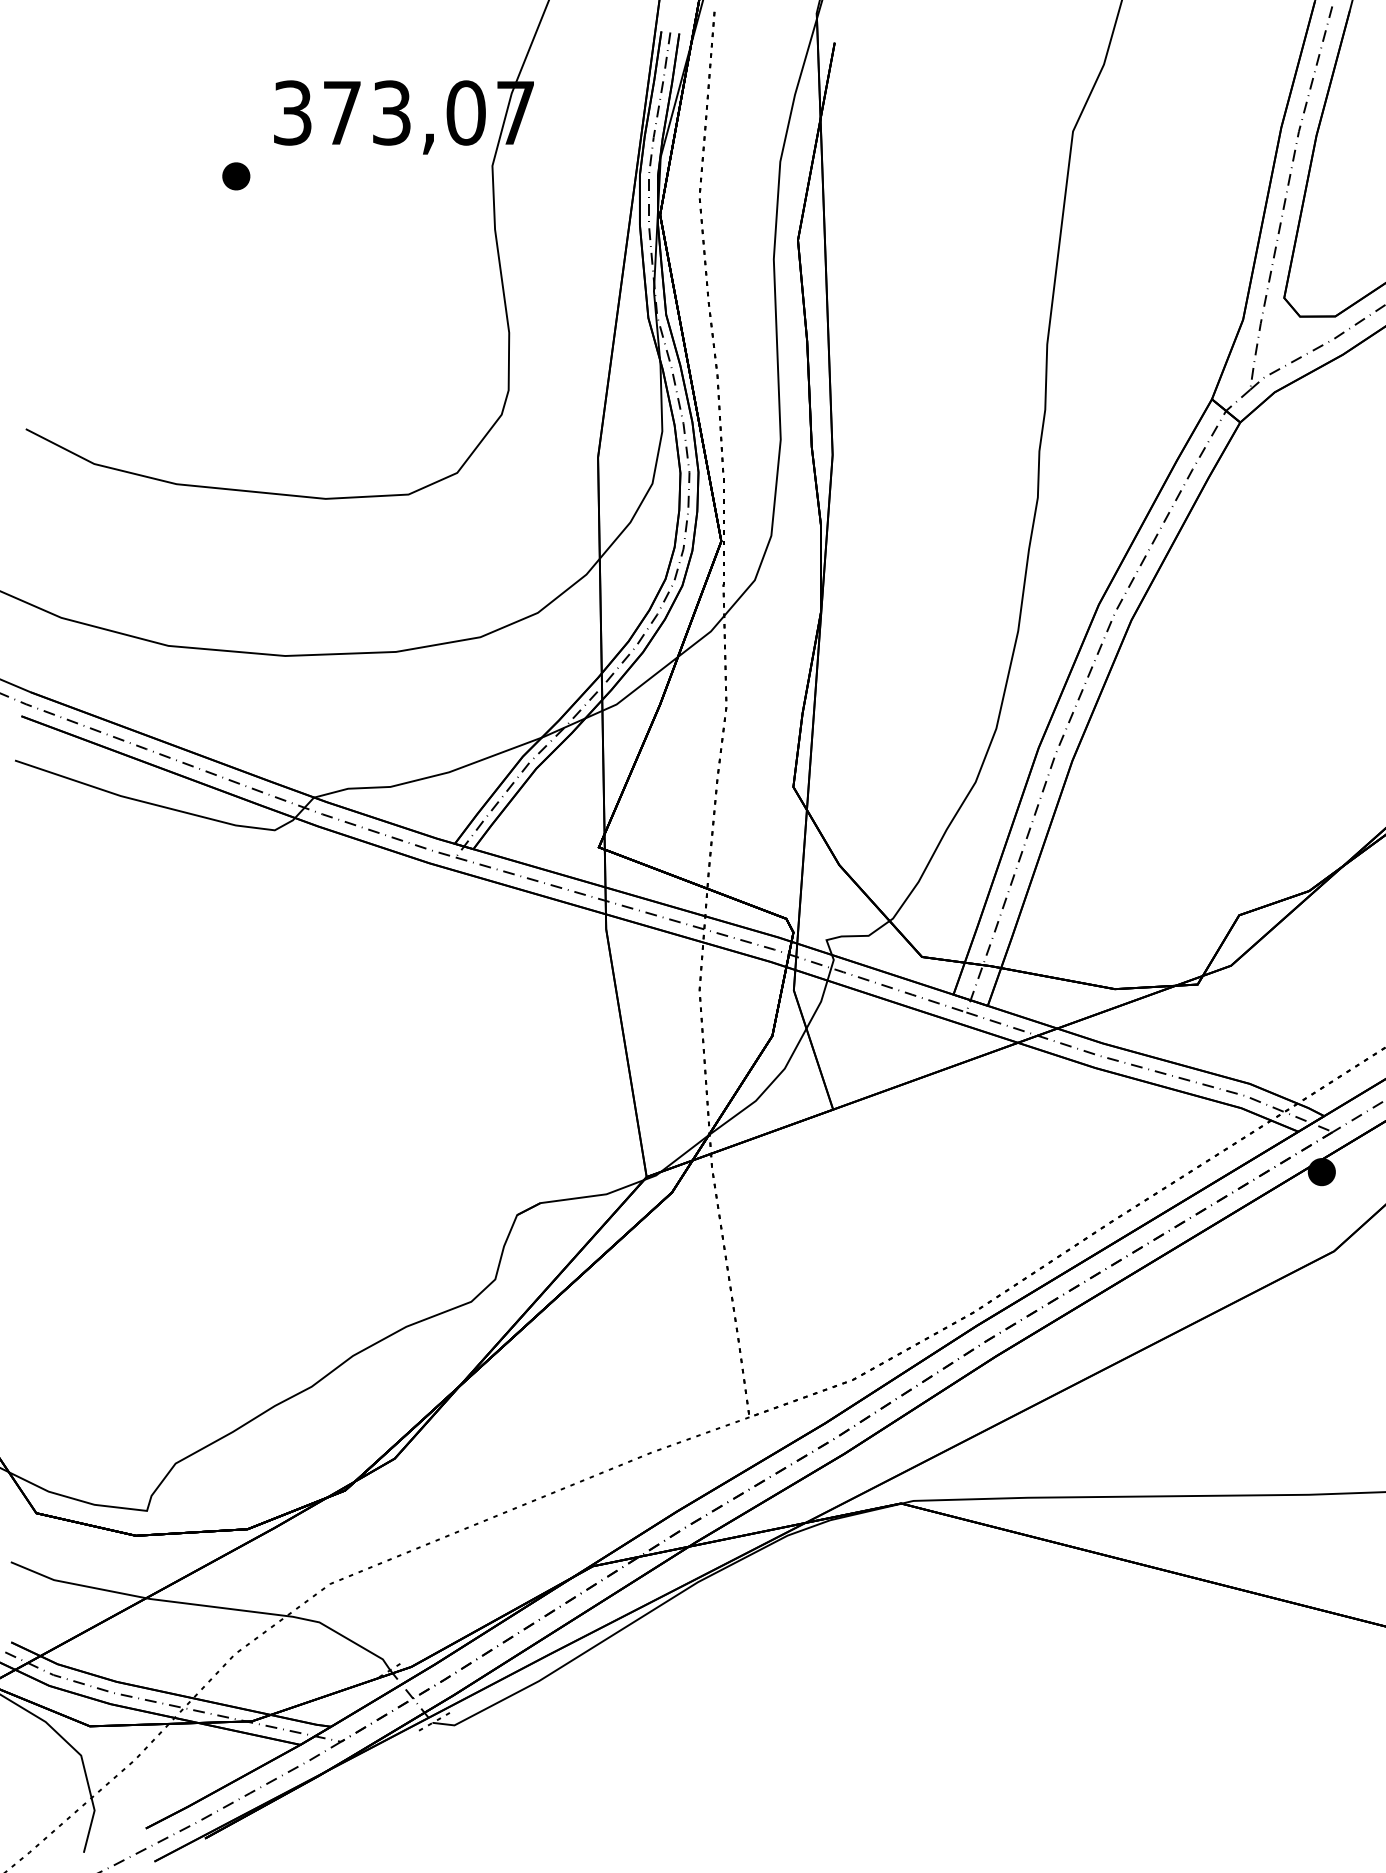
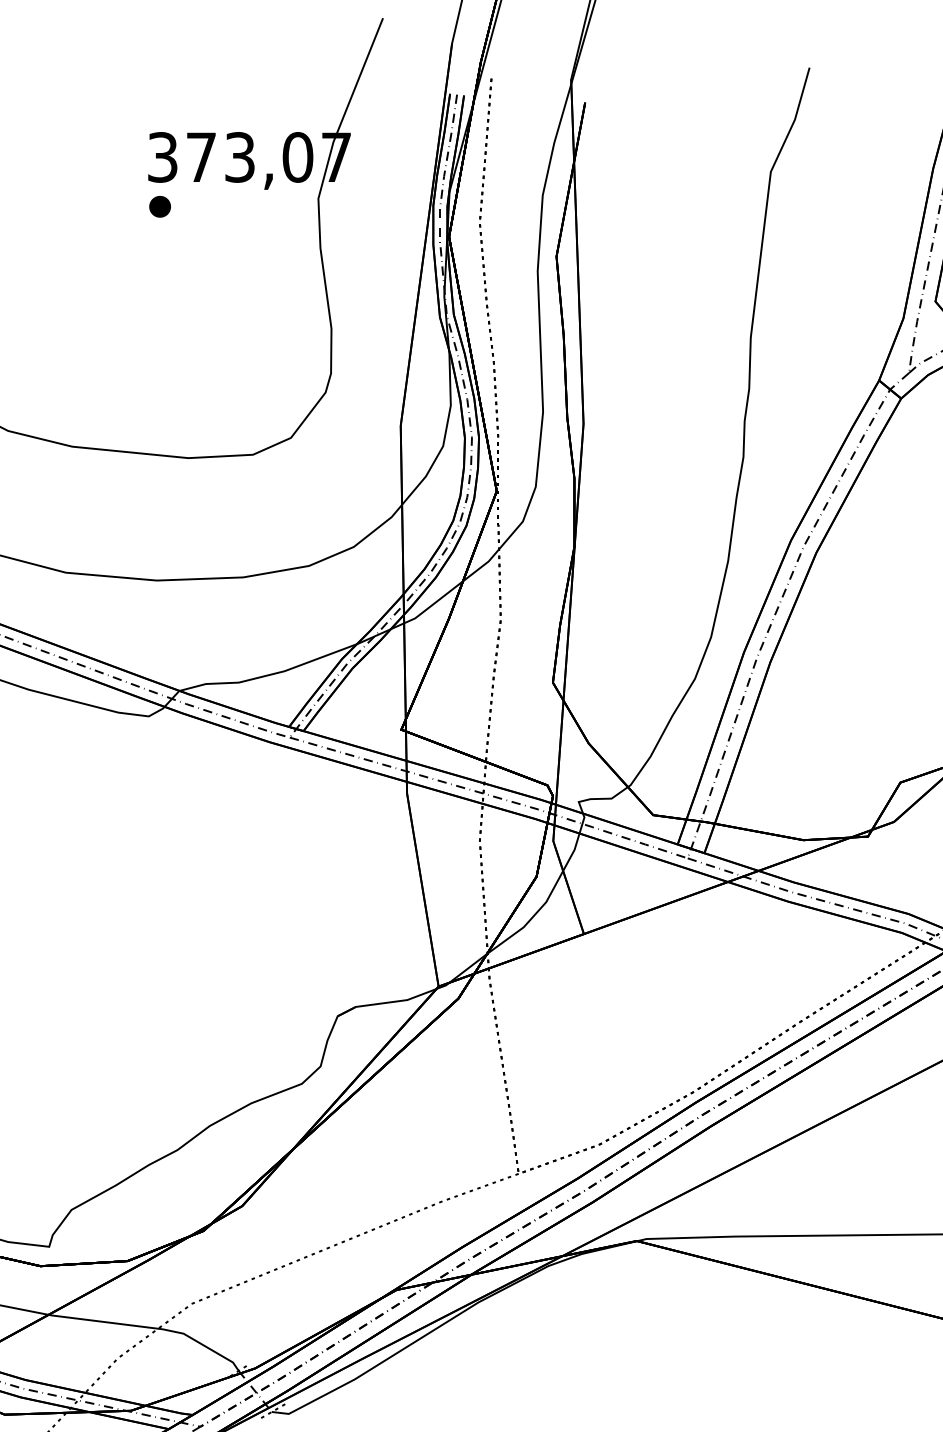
part: (236, 176) -> (160, 206), moved

